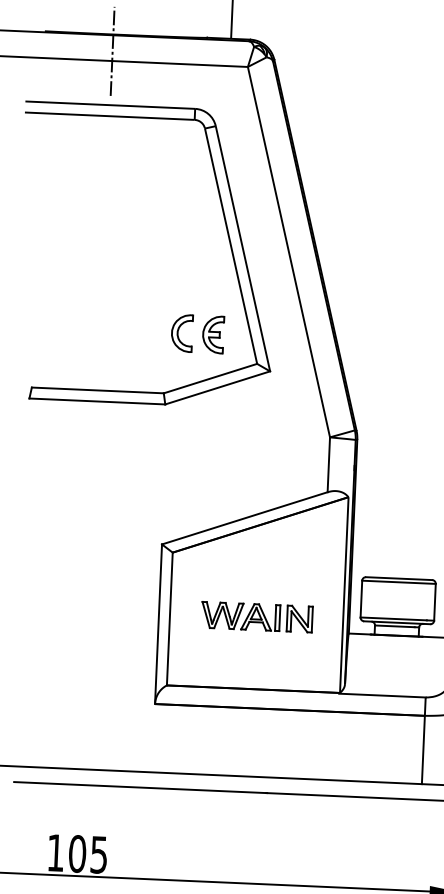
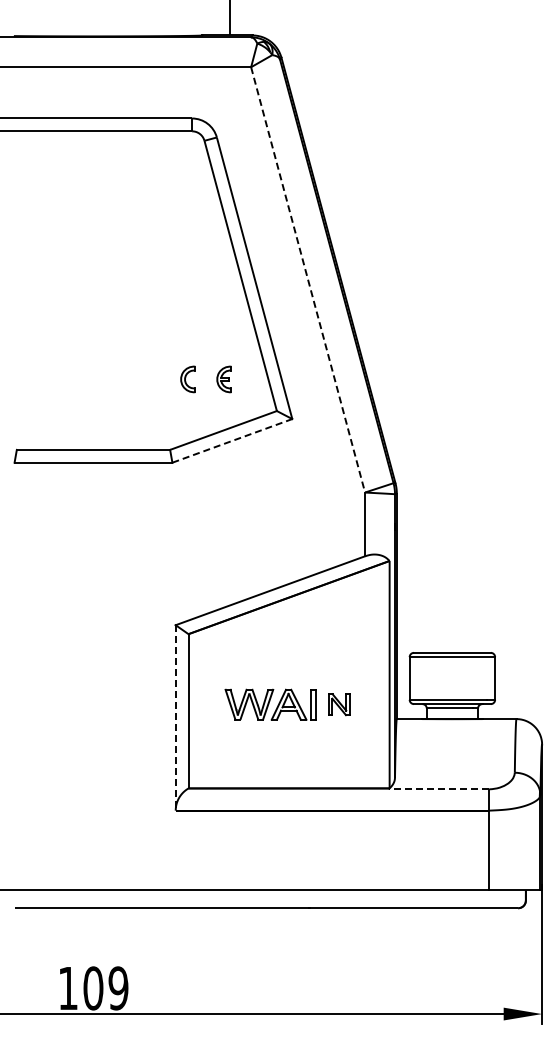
line: (112, 50) -> (93, 55), removed
line: (289, 252) -> (308, 280), solid -> dashed
part: (181, 333) -> (187, 379), size x0.6
part: (212, 334) -> (223, 379), size x0.6
line: (217, 387) -> (232, 440), solid -> dashed
part: (300, 618) -> (339, 704), size x0.7
line: (158, 623) -> (175, 717), solid -> dashed
line: (382, 695) -> (438, 789), solid -> dashed
text: (99, 855) -> (118, 988), 105 -> 109

